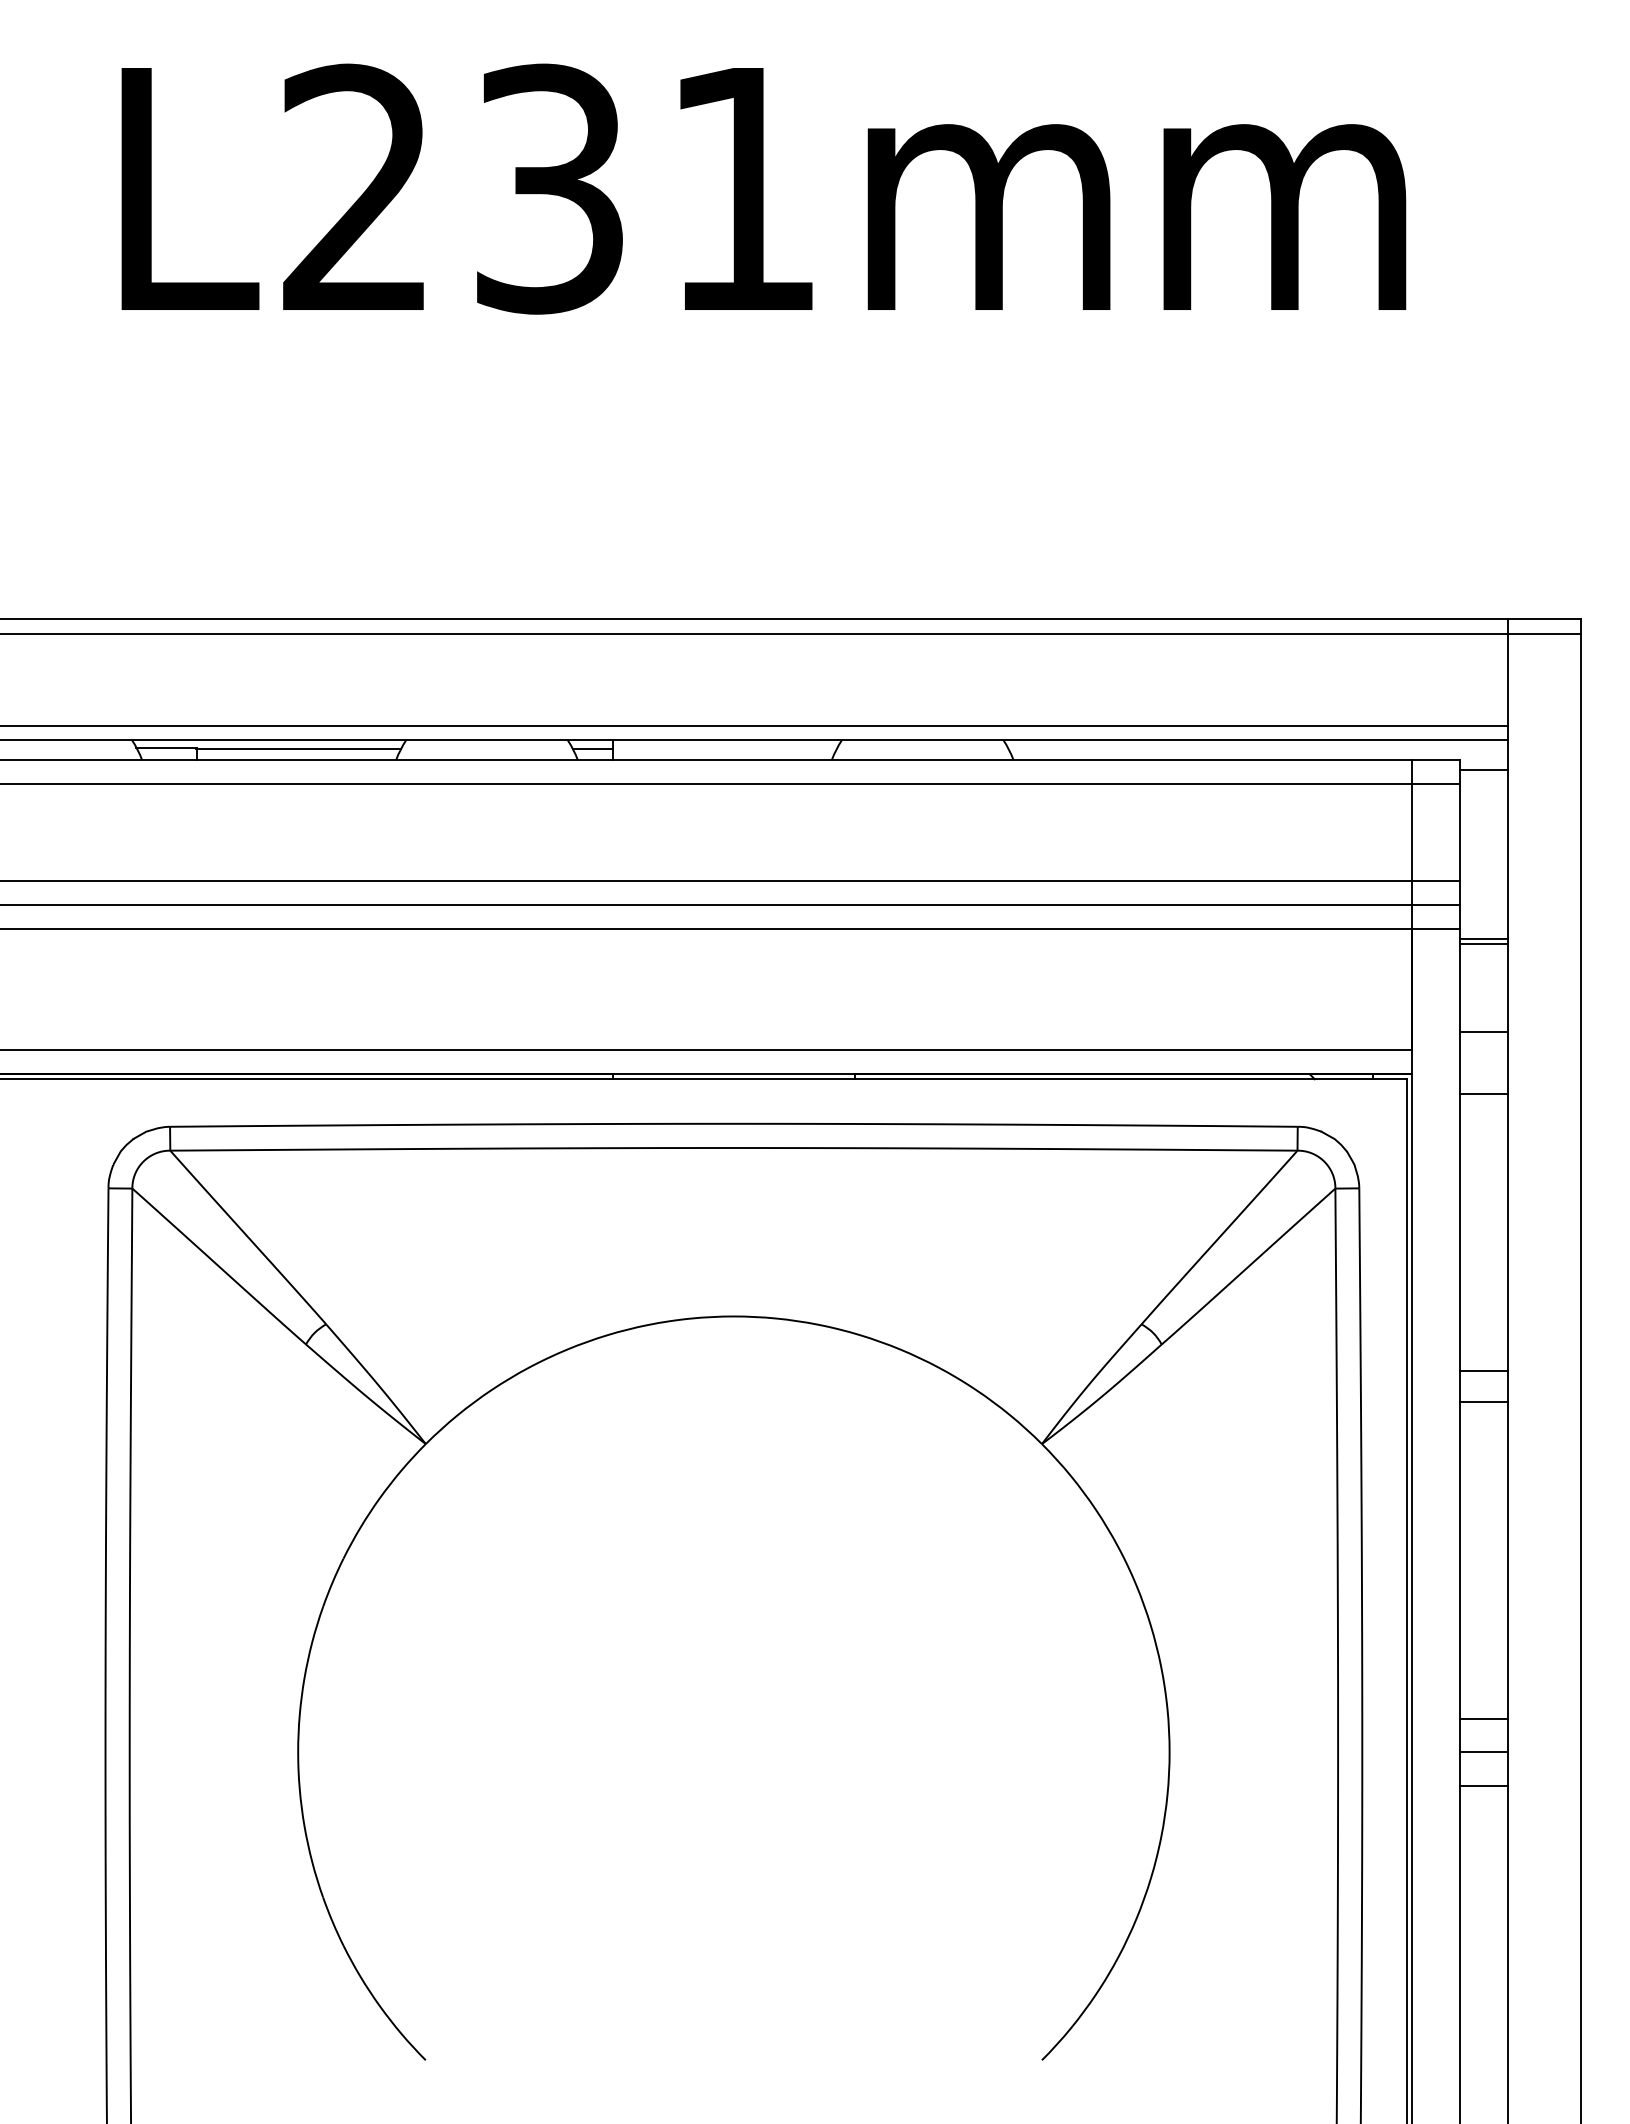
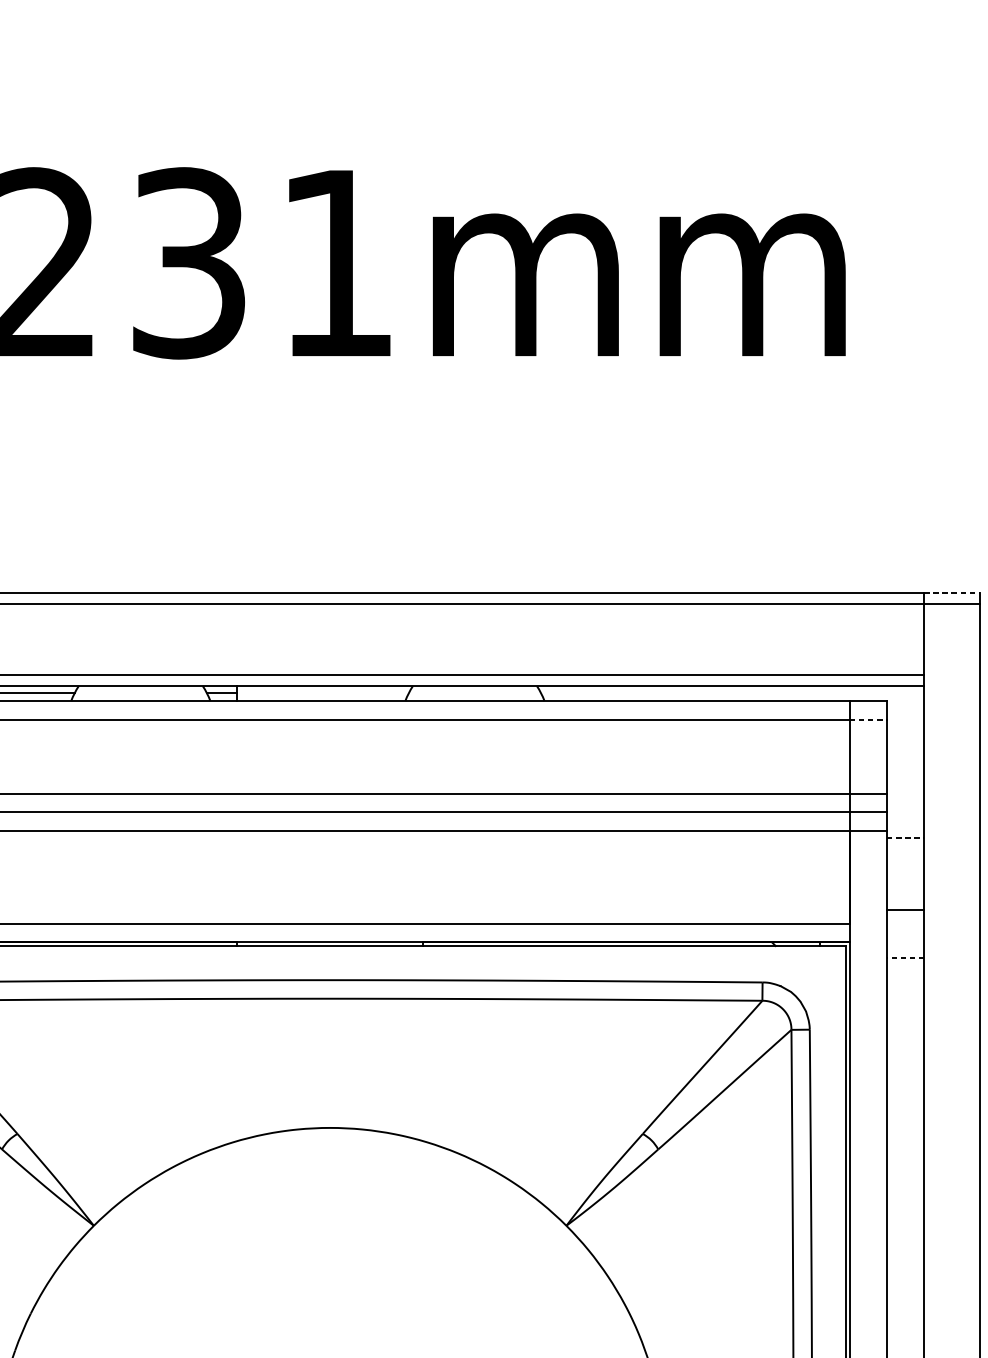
line: (1545, 619) -> (952, 593), solid -> dashed
line: (1484, 770) -> (905, 709), removed
line: (1436, 783) -> (868, 719), solid -> dashed
line: (1484, 938) -> (905, 838), solid -> dashed
line: (1484, 944) -> (905, 842), removed
line: (1483, 1094) -> (905, 957), solid -> dashed
line: (1484, 1371) -> (905, 1170), removed
line: (1484, 1402) -> (905, 1193), removed

